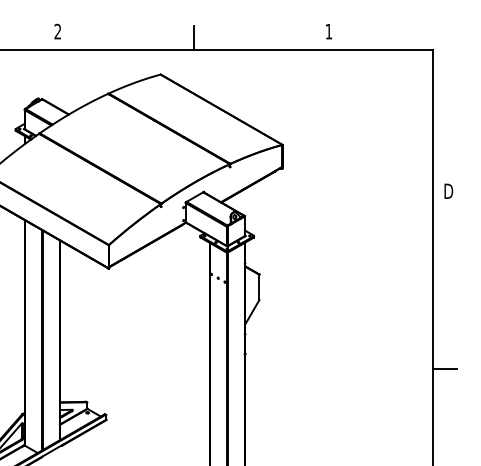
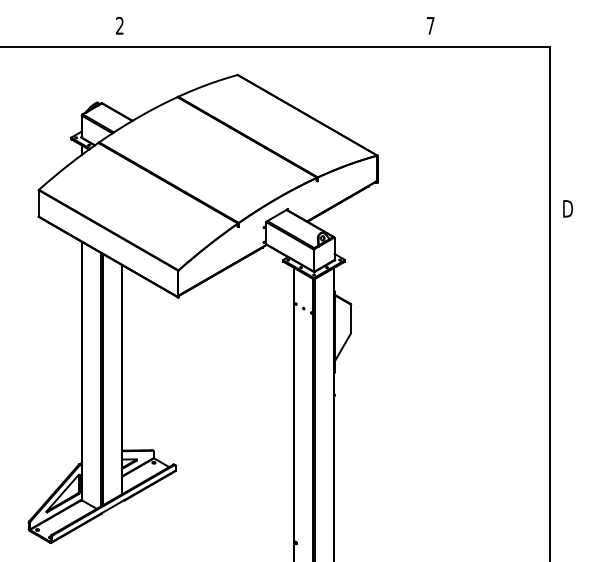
text: (328, 31) -> (430, 25), 1 -> 7
line: (193, 37) -> (275, 32), removed
line: (444, 368) -> (563, 412), removed

